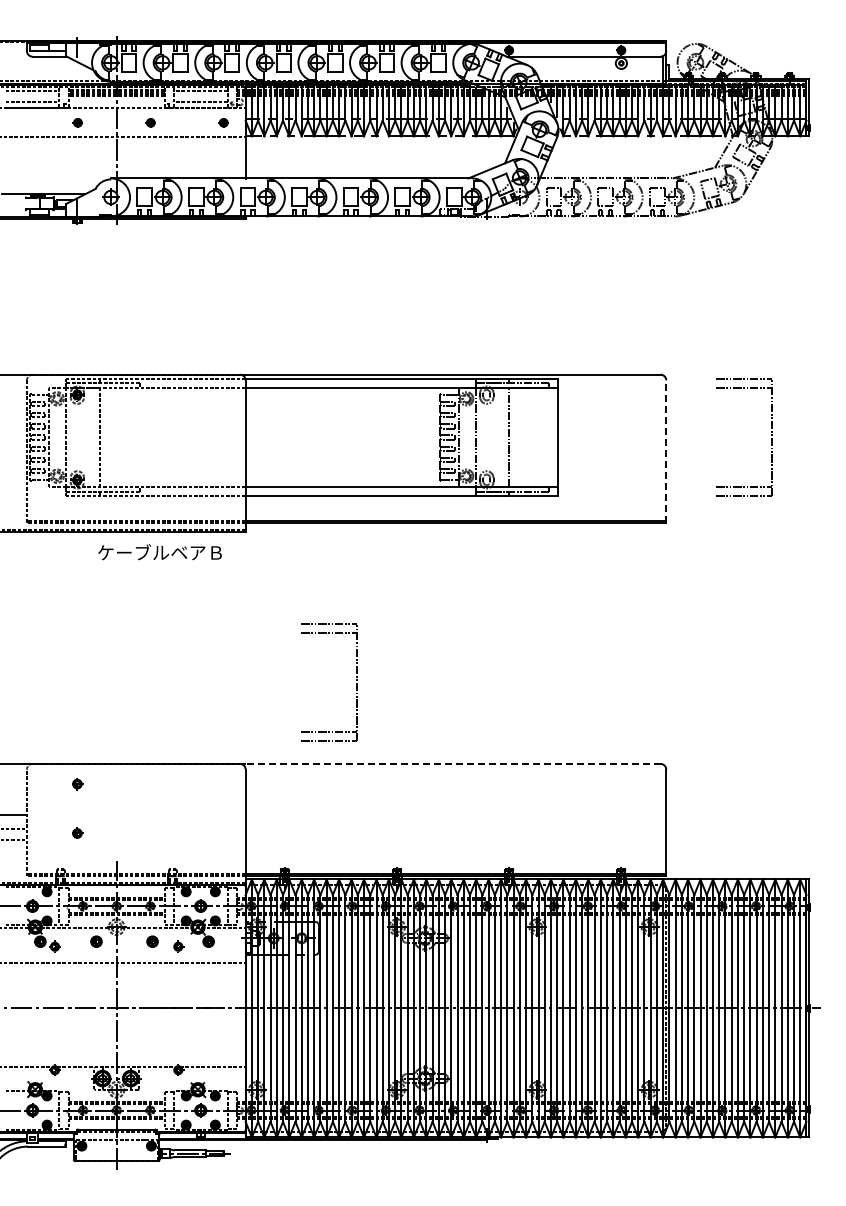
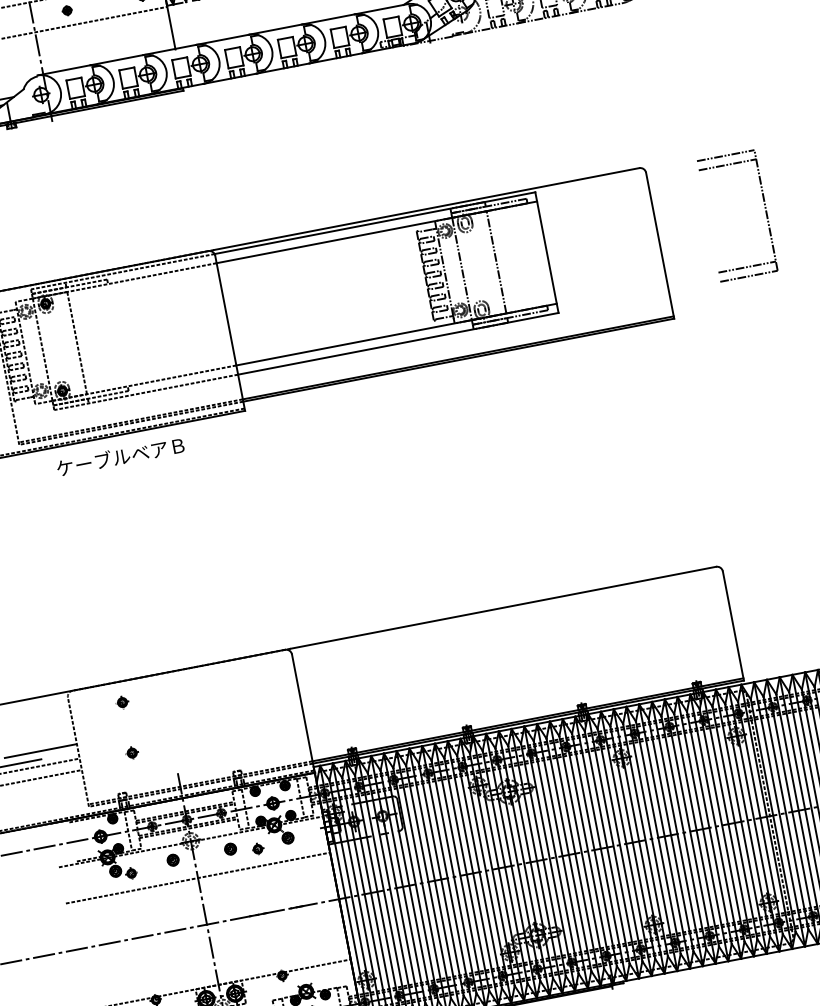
line: (666, 451) -> (660, 245), dashed -> solid
text: (159, 552) -> (119, 456), moved
part: (356, 683) -> (388, 544), removed
line: (453, 763) -> (503, 607), dashed -> solid

